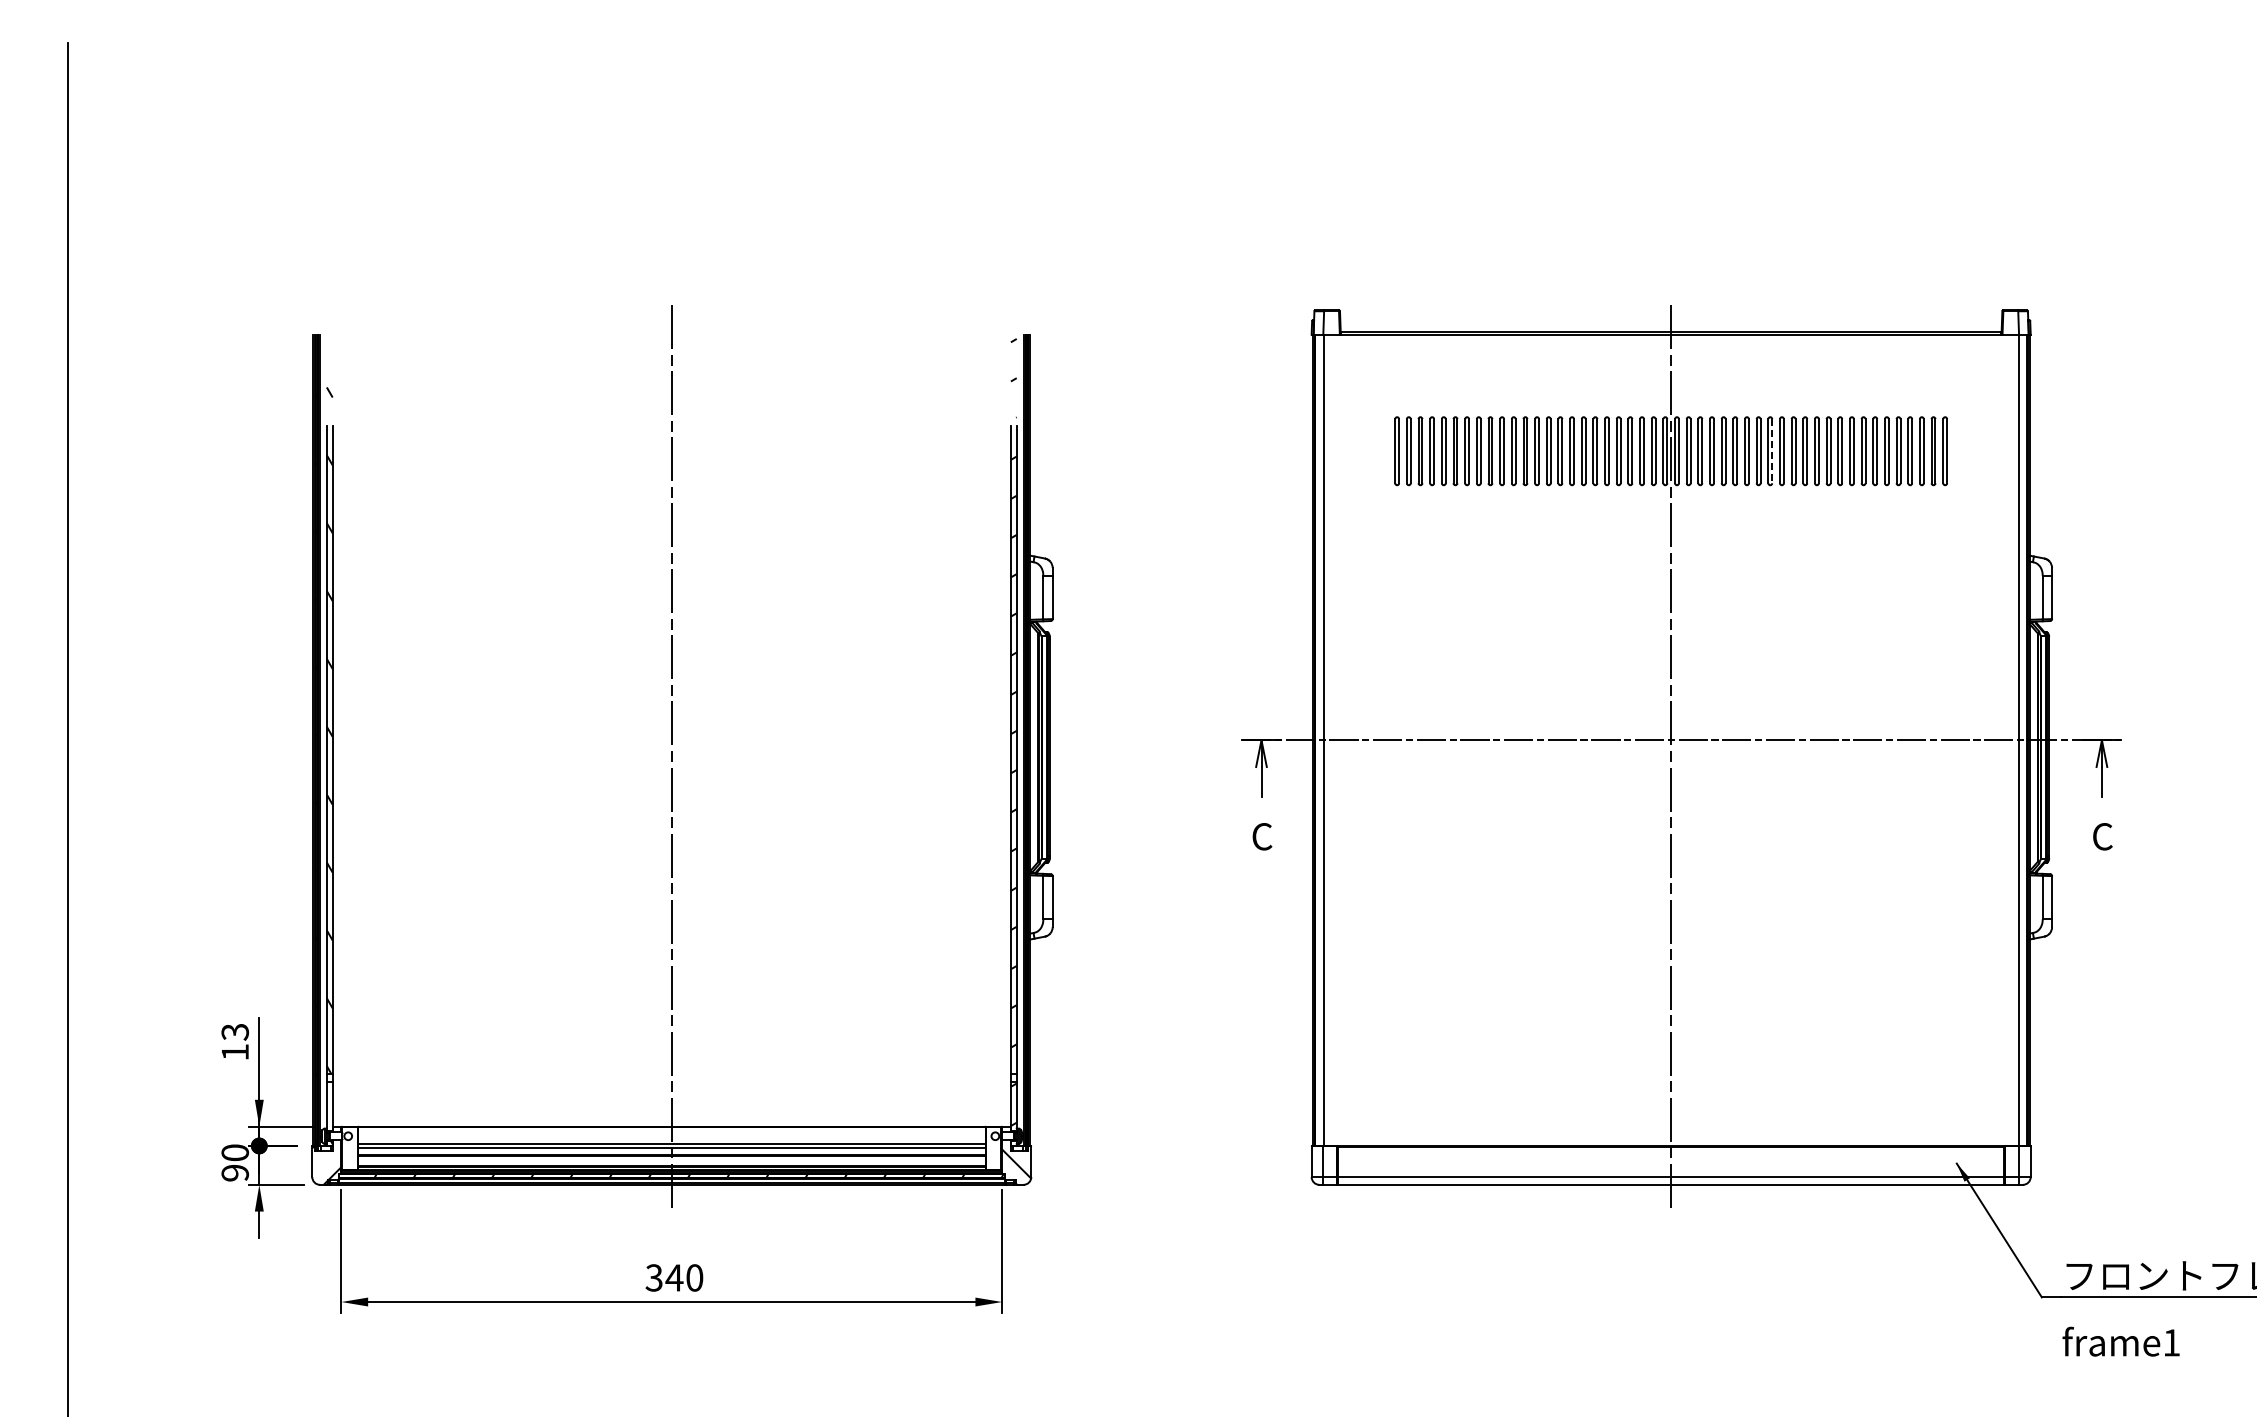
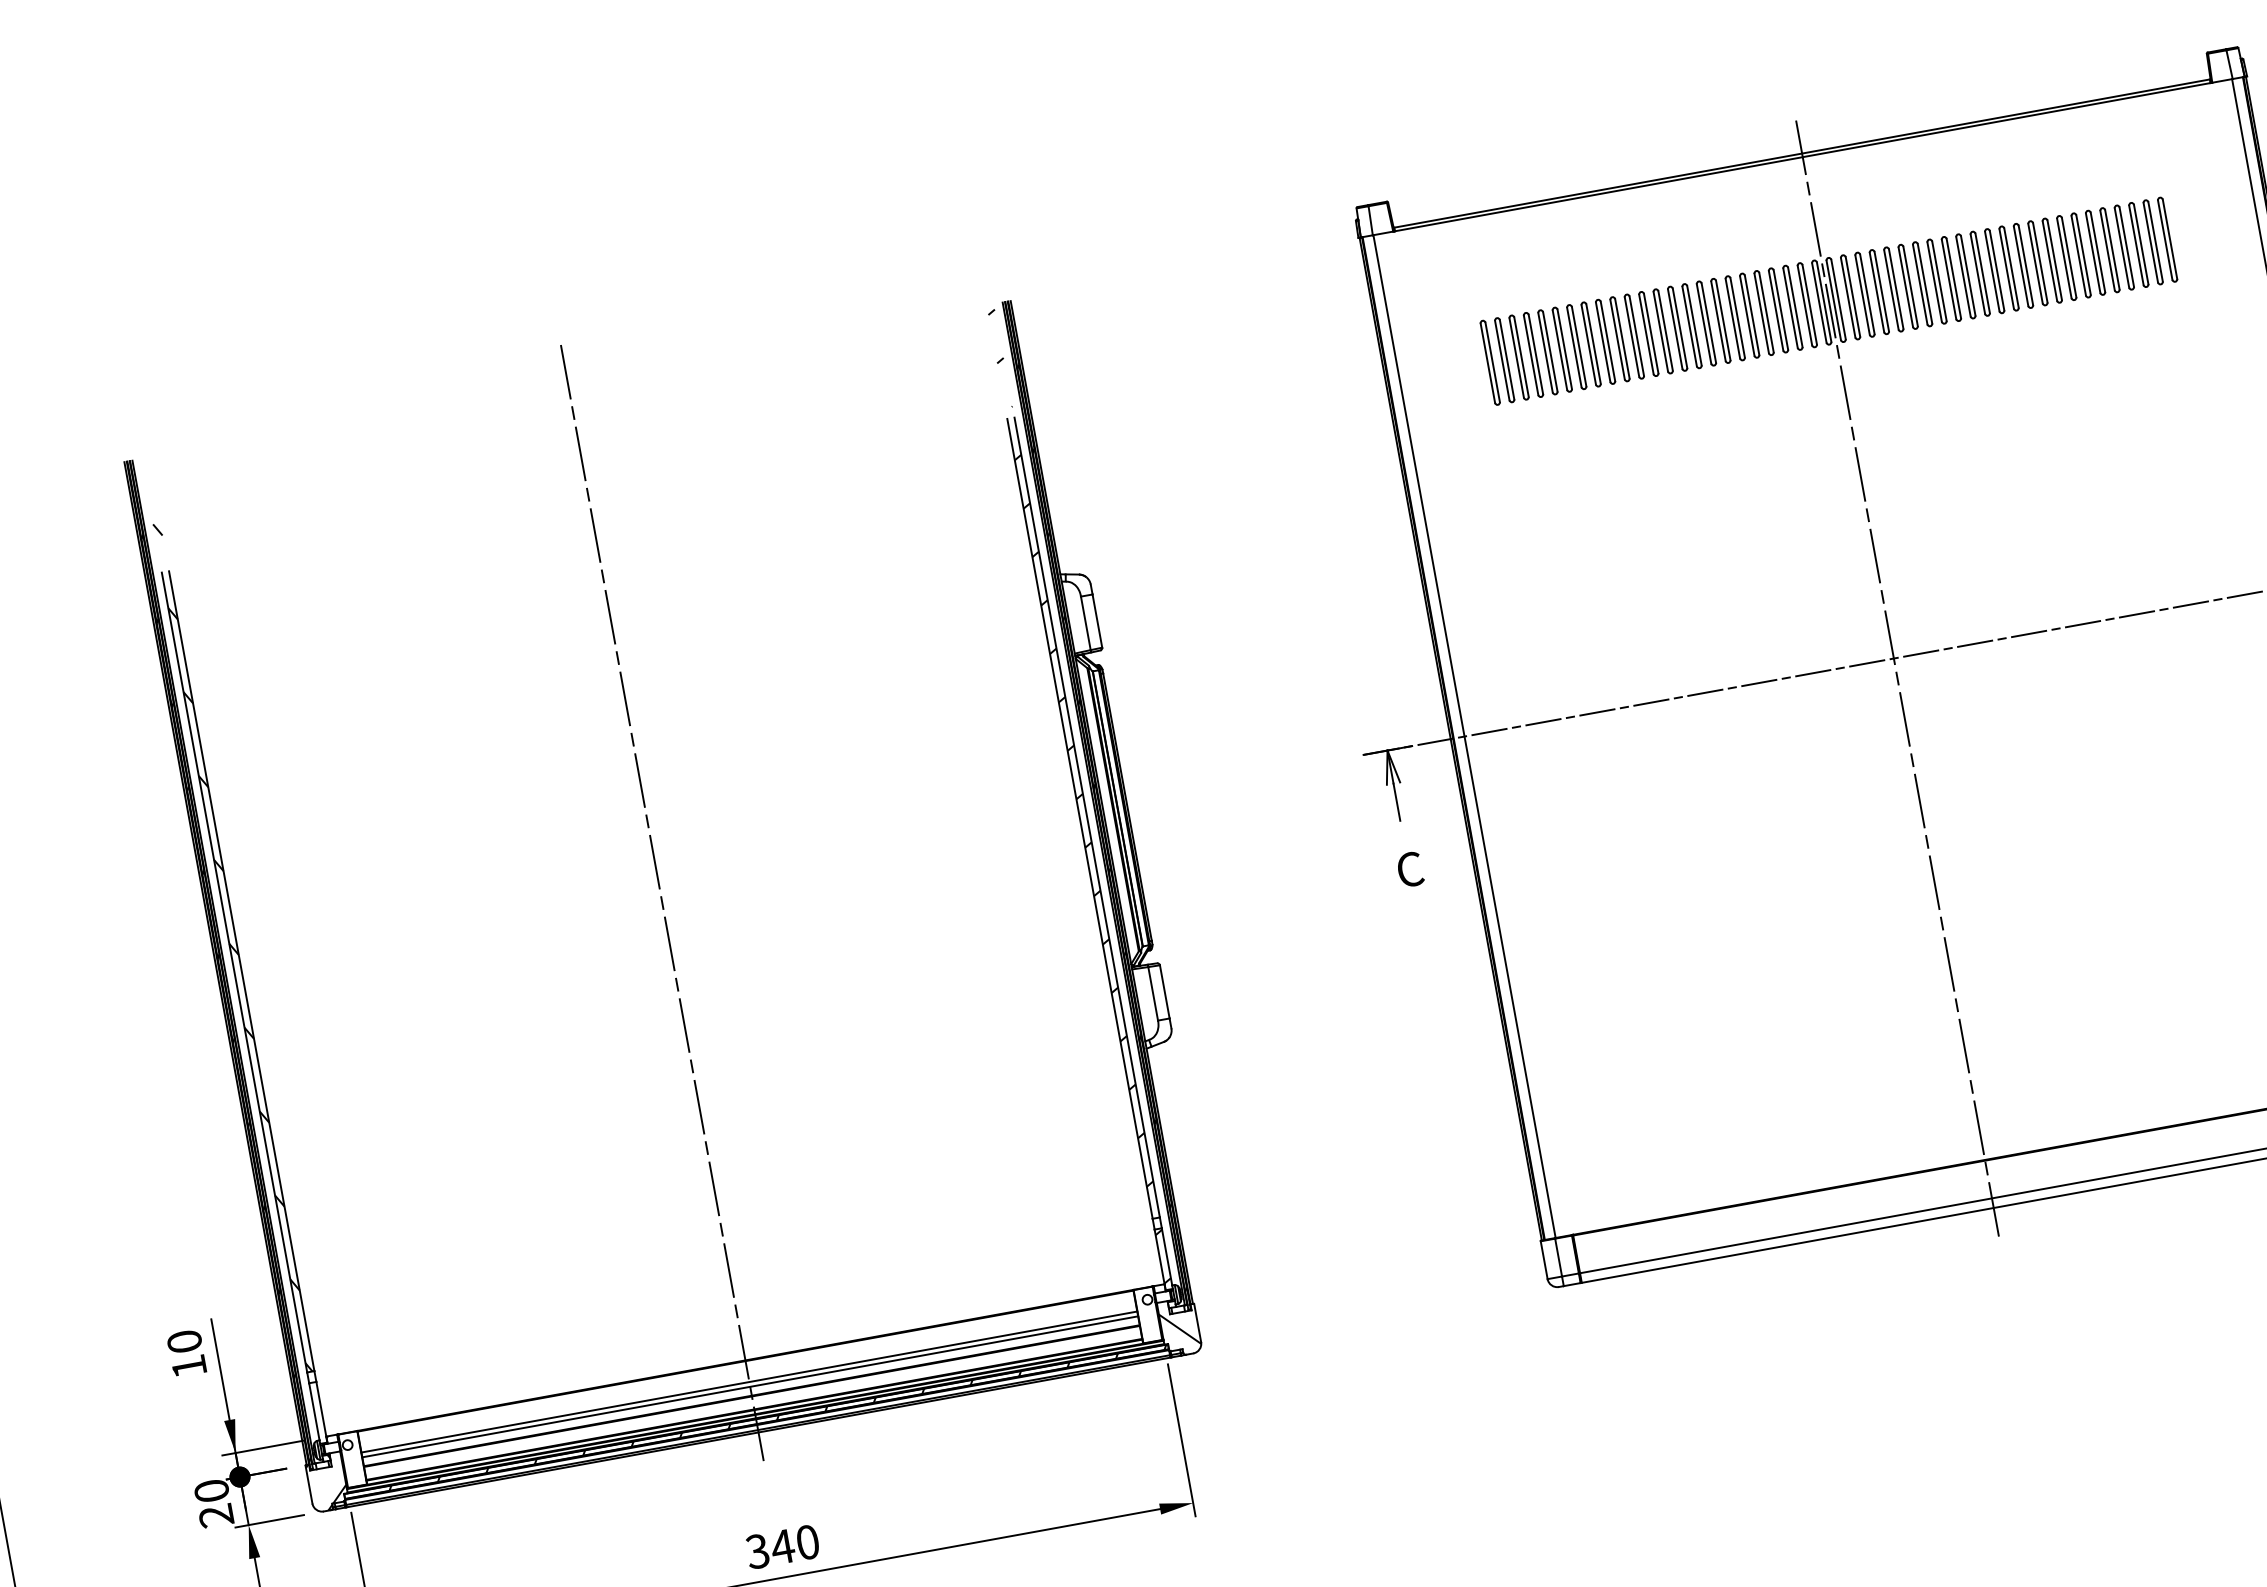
line: (1772, 451) -> (1954, 278), dashed -> solid
text: (234, 1031) -> (183, 1341), 13 -> 10
text: (235, 1172) -> (216, 1515), 90 -> 20

